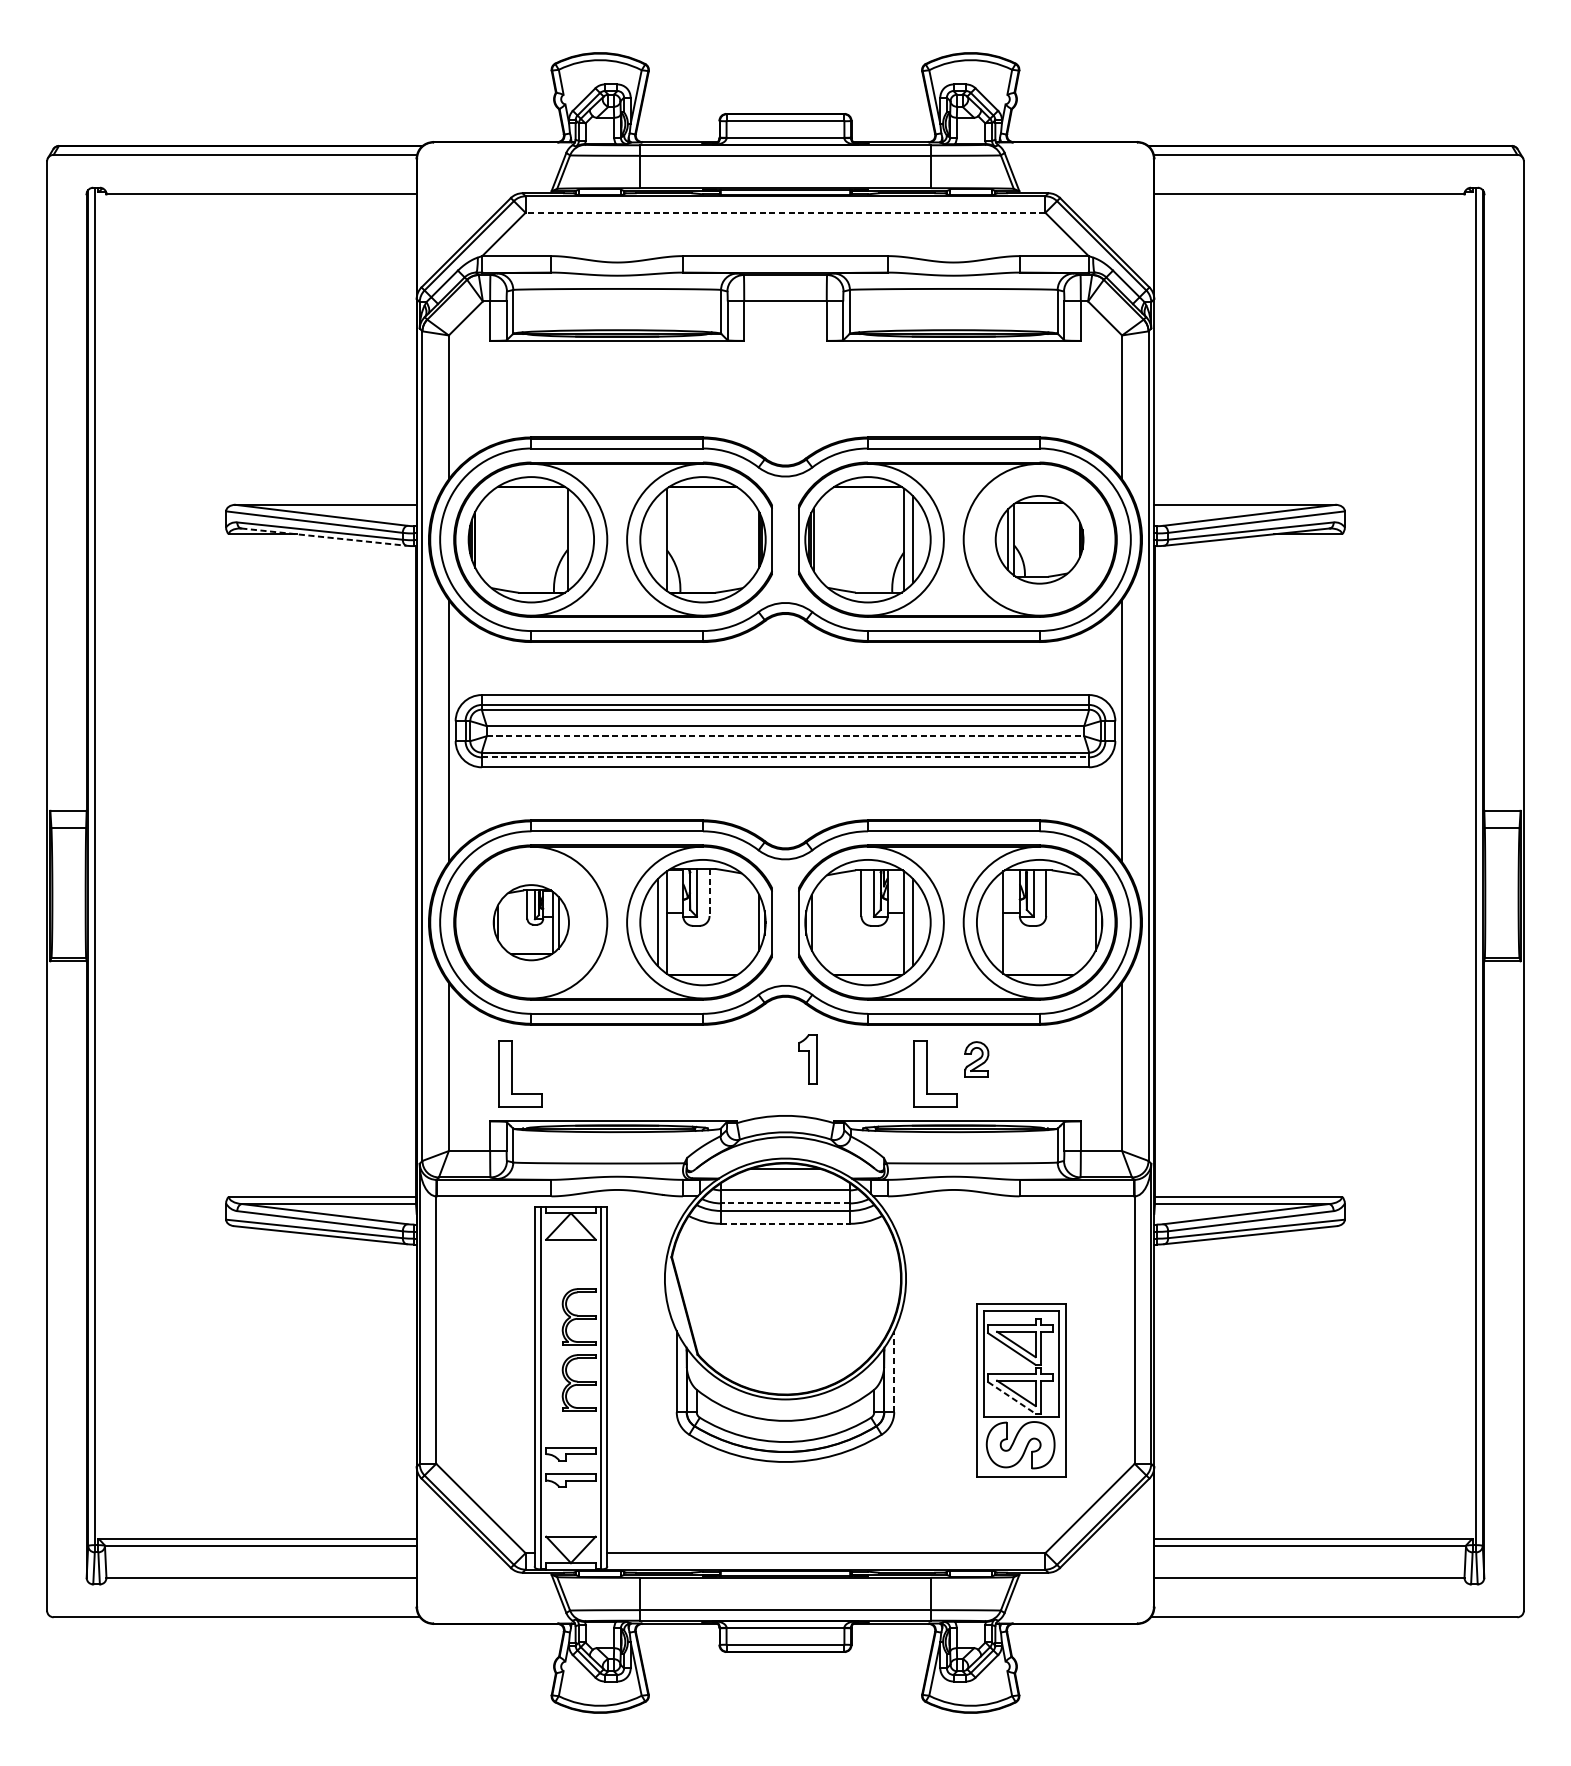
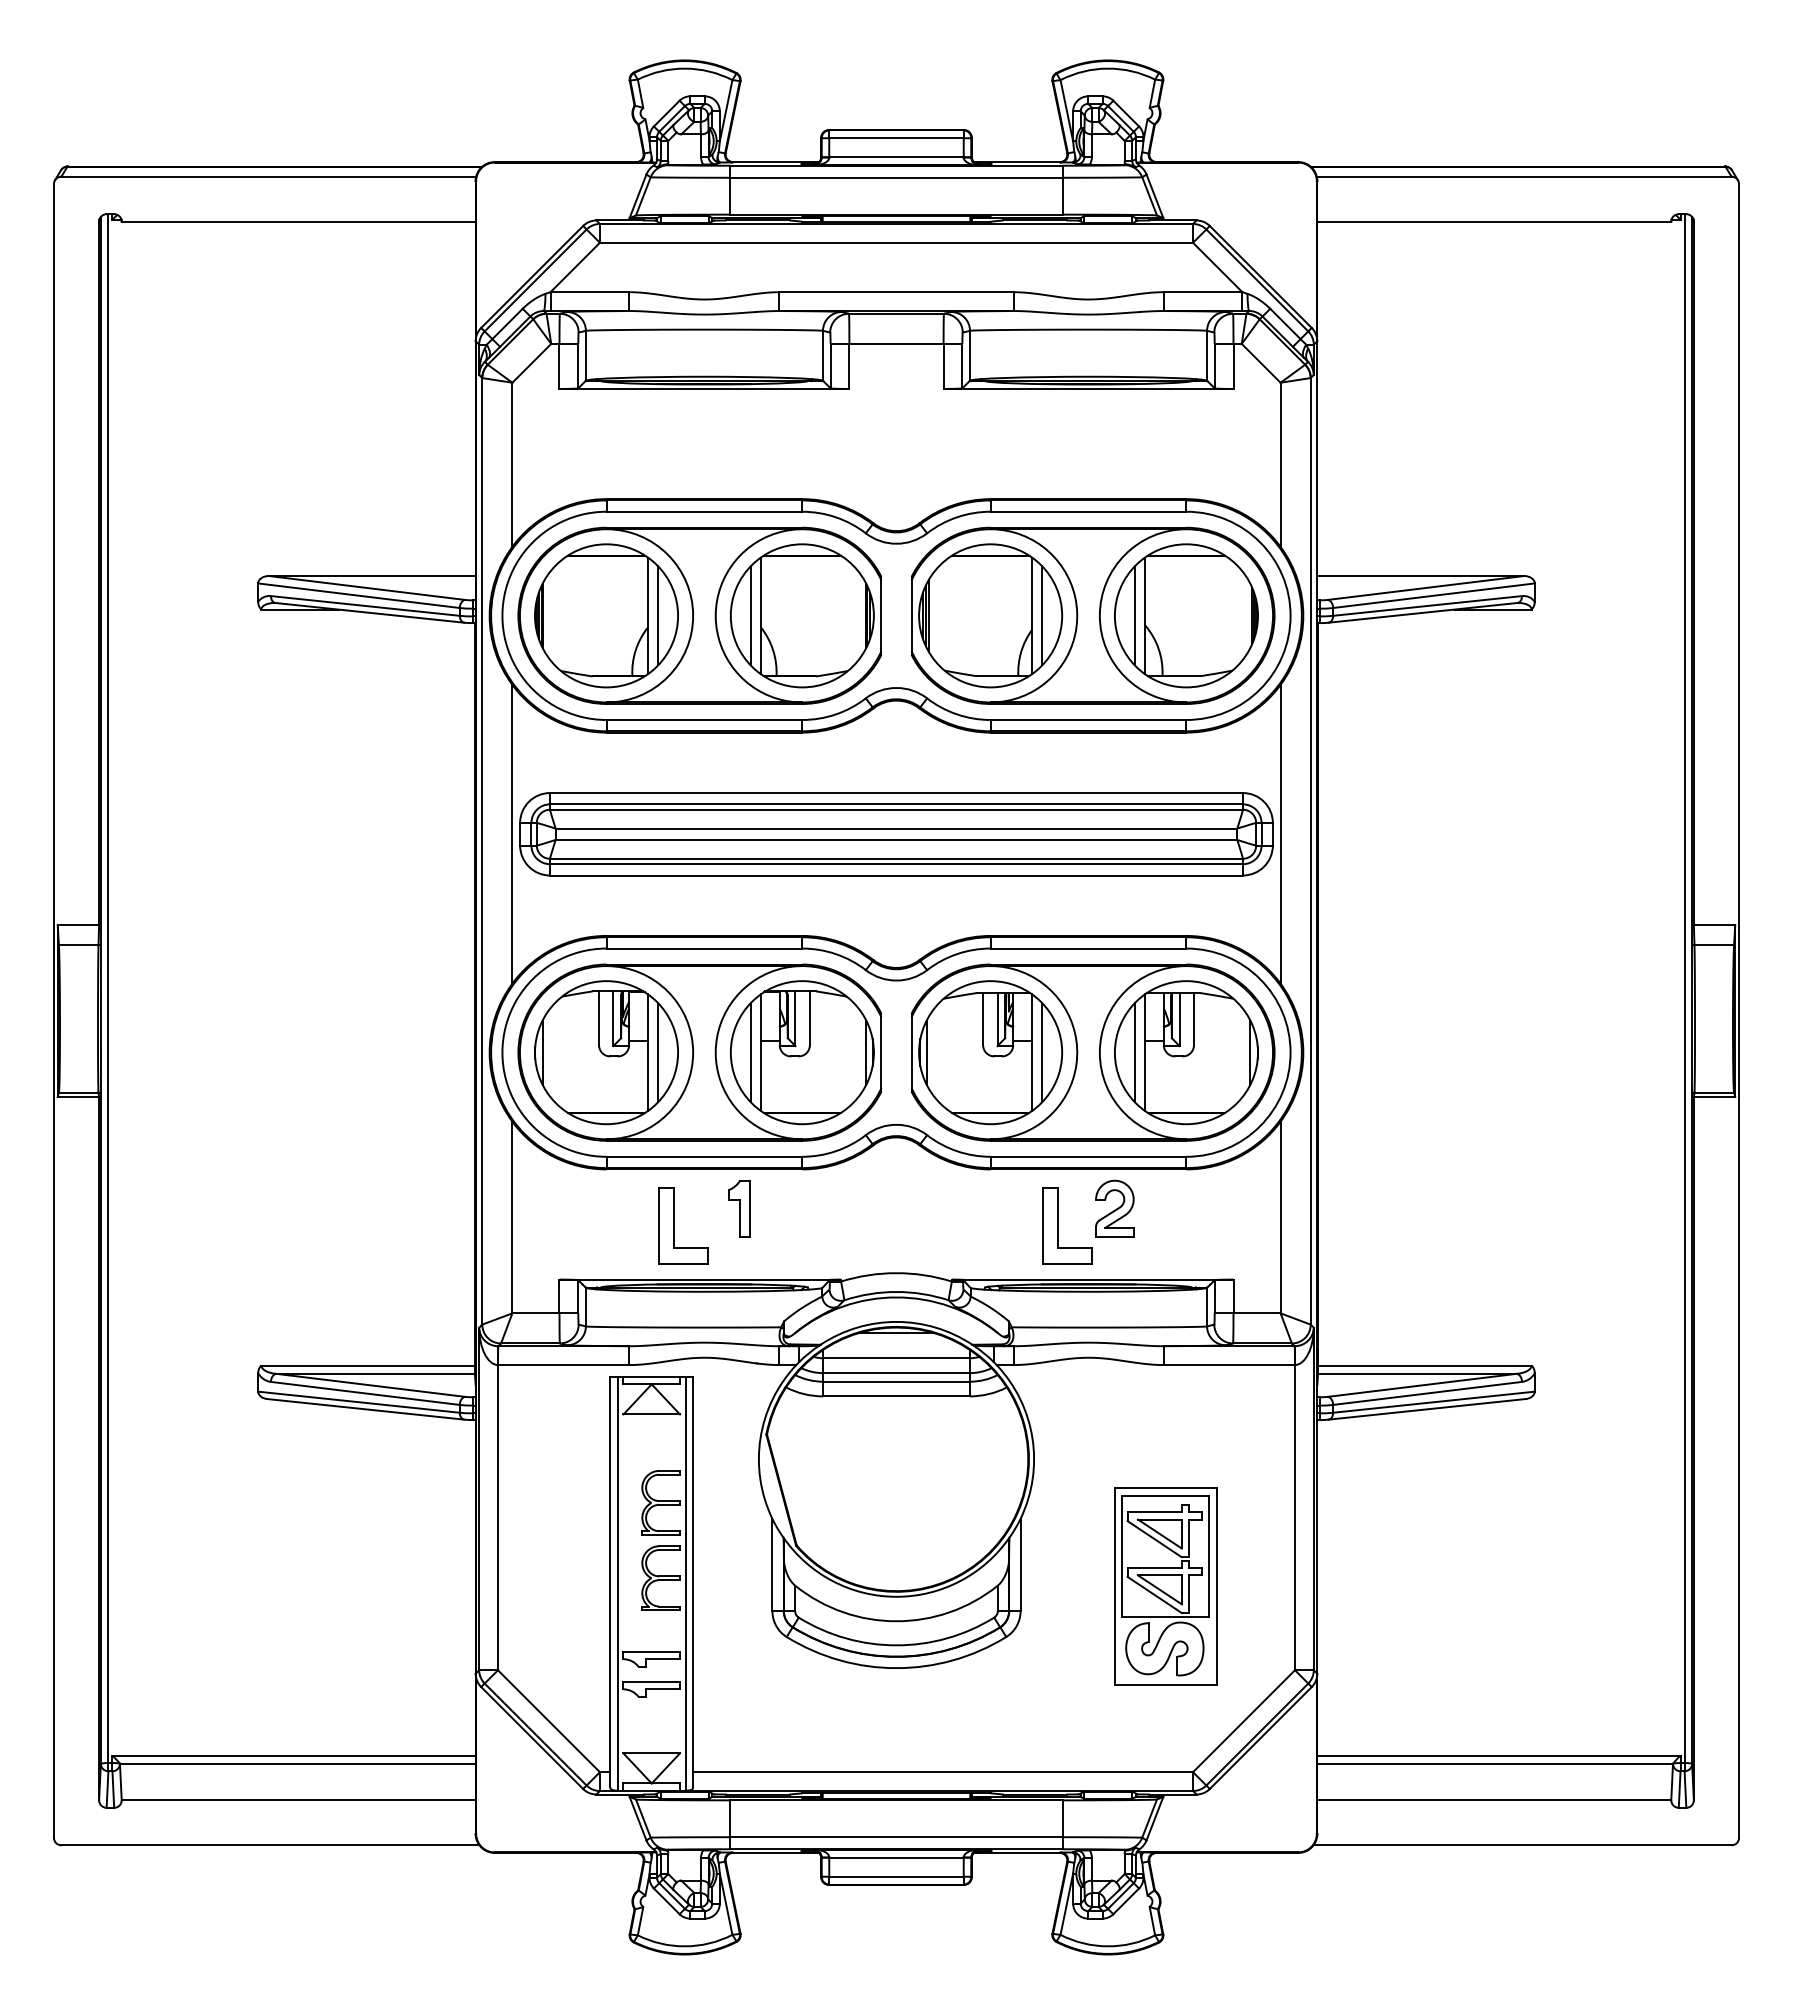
line: (785, 212) -> (896, 242), dashed -> solid
line: (323, 536) -> (369, 612), dashed -> solid
line: (576, 539) -> (658, 615), added
line: (657, 539) -> (750, 615), added
part: (1039, 539) -> (1186, 615), size x1.43
line: (785, 735) -> (896, 839), dashed -> solid
line: (786, 757) -> (897, 864), dashed -> solid
line: (709, 892) -> (809, 1018), dashed -> solid
part: (531, 922) -> (606, 1052), size x1.67
line: (994, 922) -> (1134, 1052), added
part: (808, 1059) -> (739, 1208), moved
part: (976, 1059) -> (1114, 1208), size x1.43
part: (512, 1074) -> (674, 1225), moved
line: (785, 1203) -> (896, 1373), dashed -> solid
line: (786, 1223) -> (897, 1396), dashed -> solid
line: (894, 1371) -> (1020, 1564), dashed -> solid
line: (1011, 1398) -> (1154, 1595), dashed -> solid

